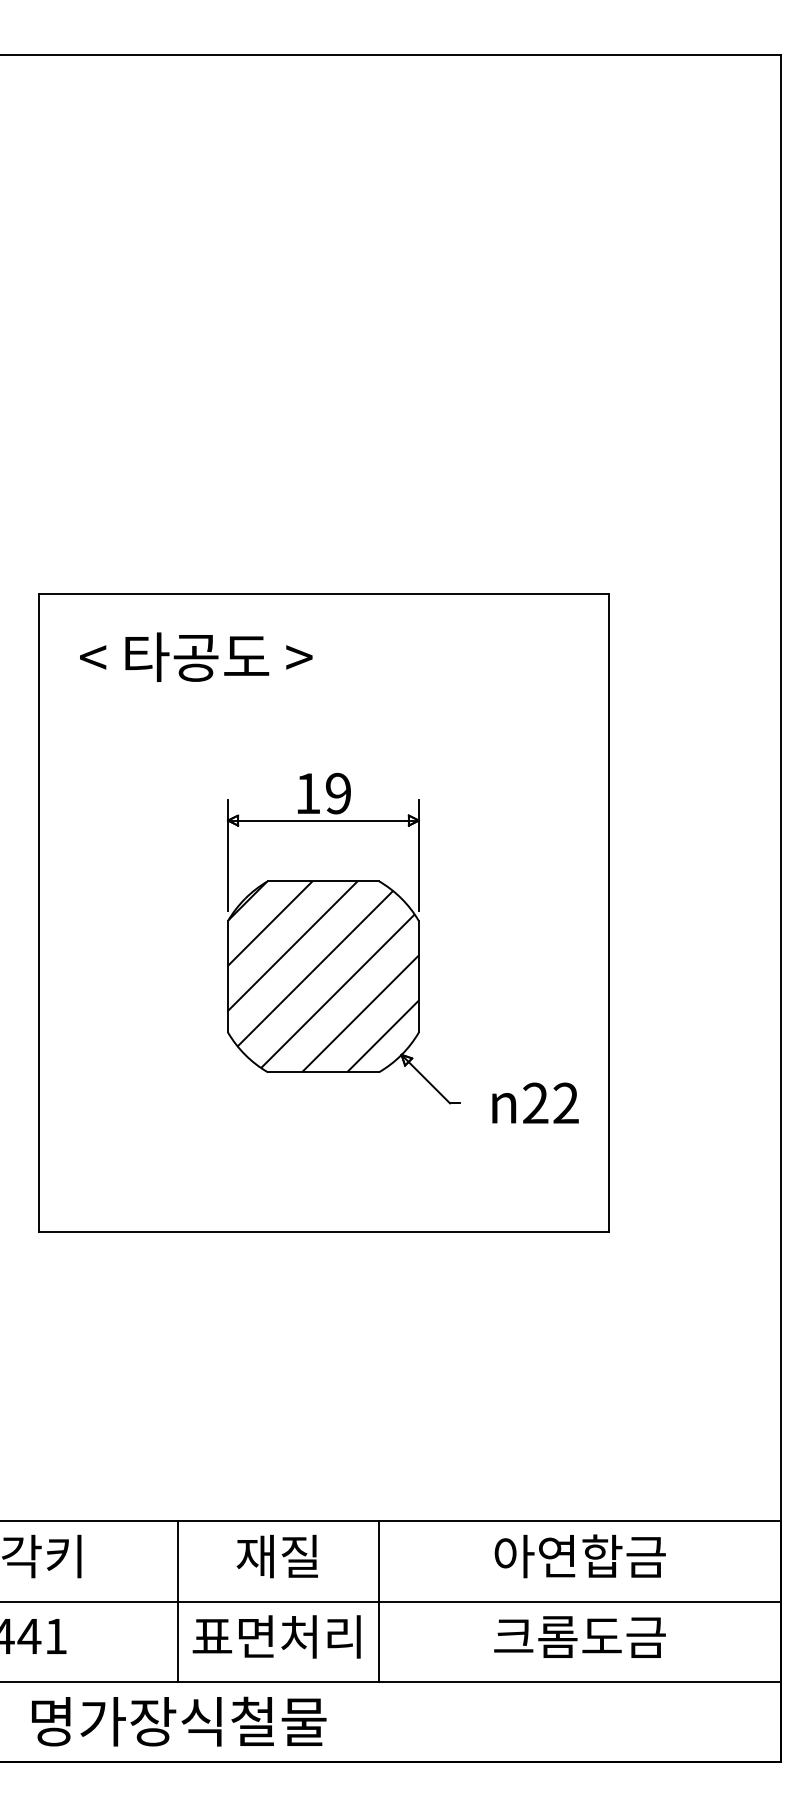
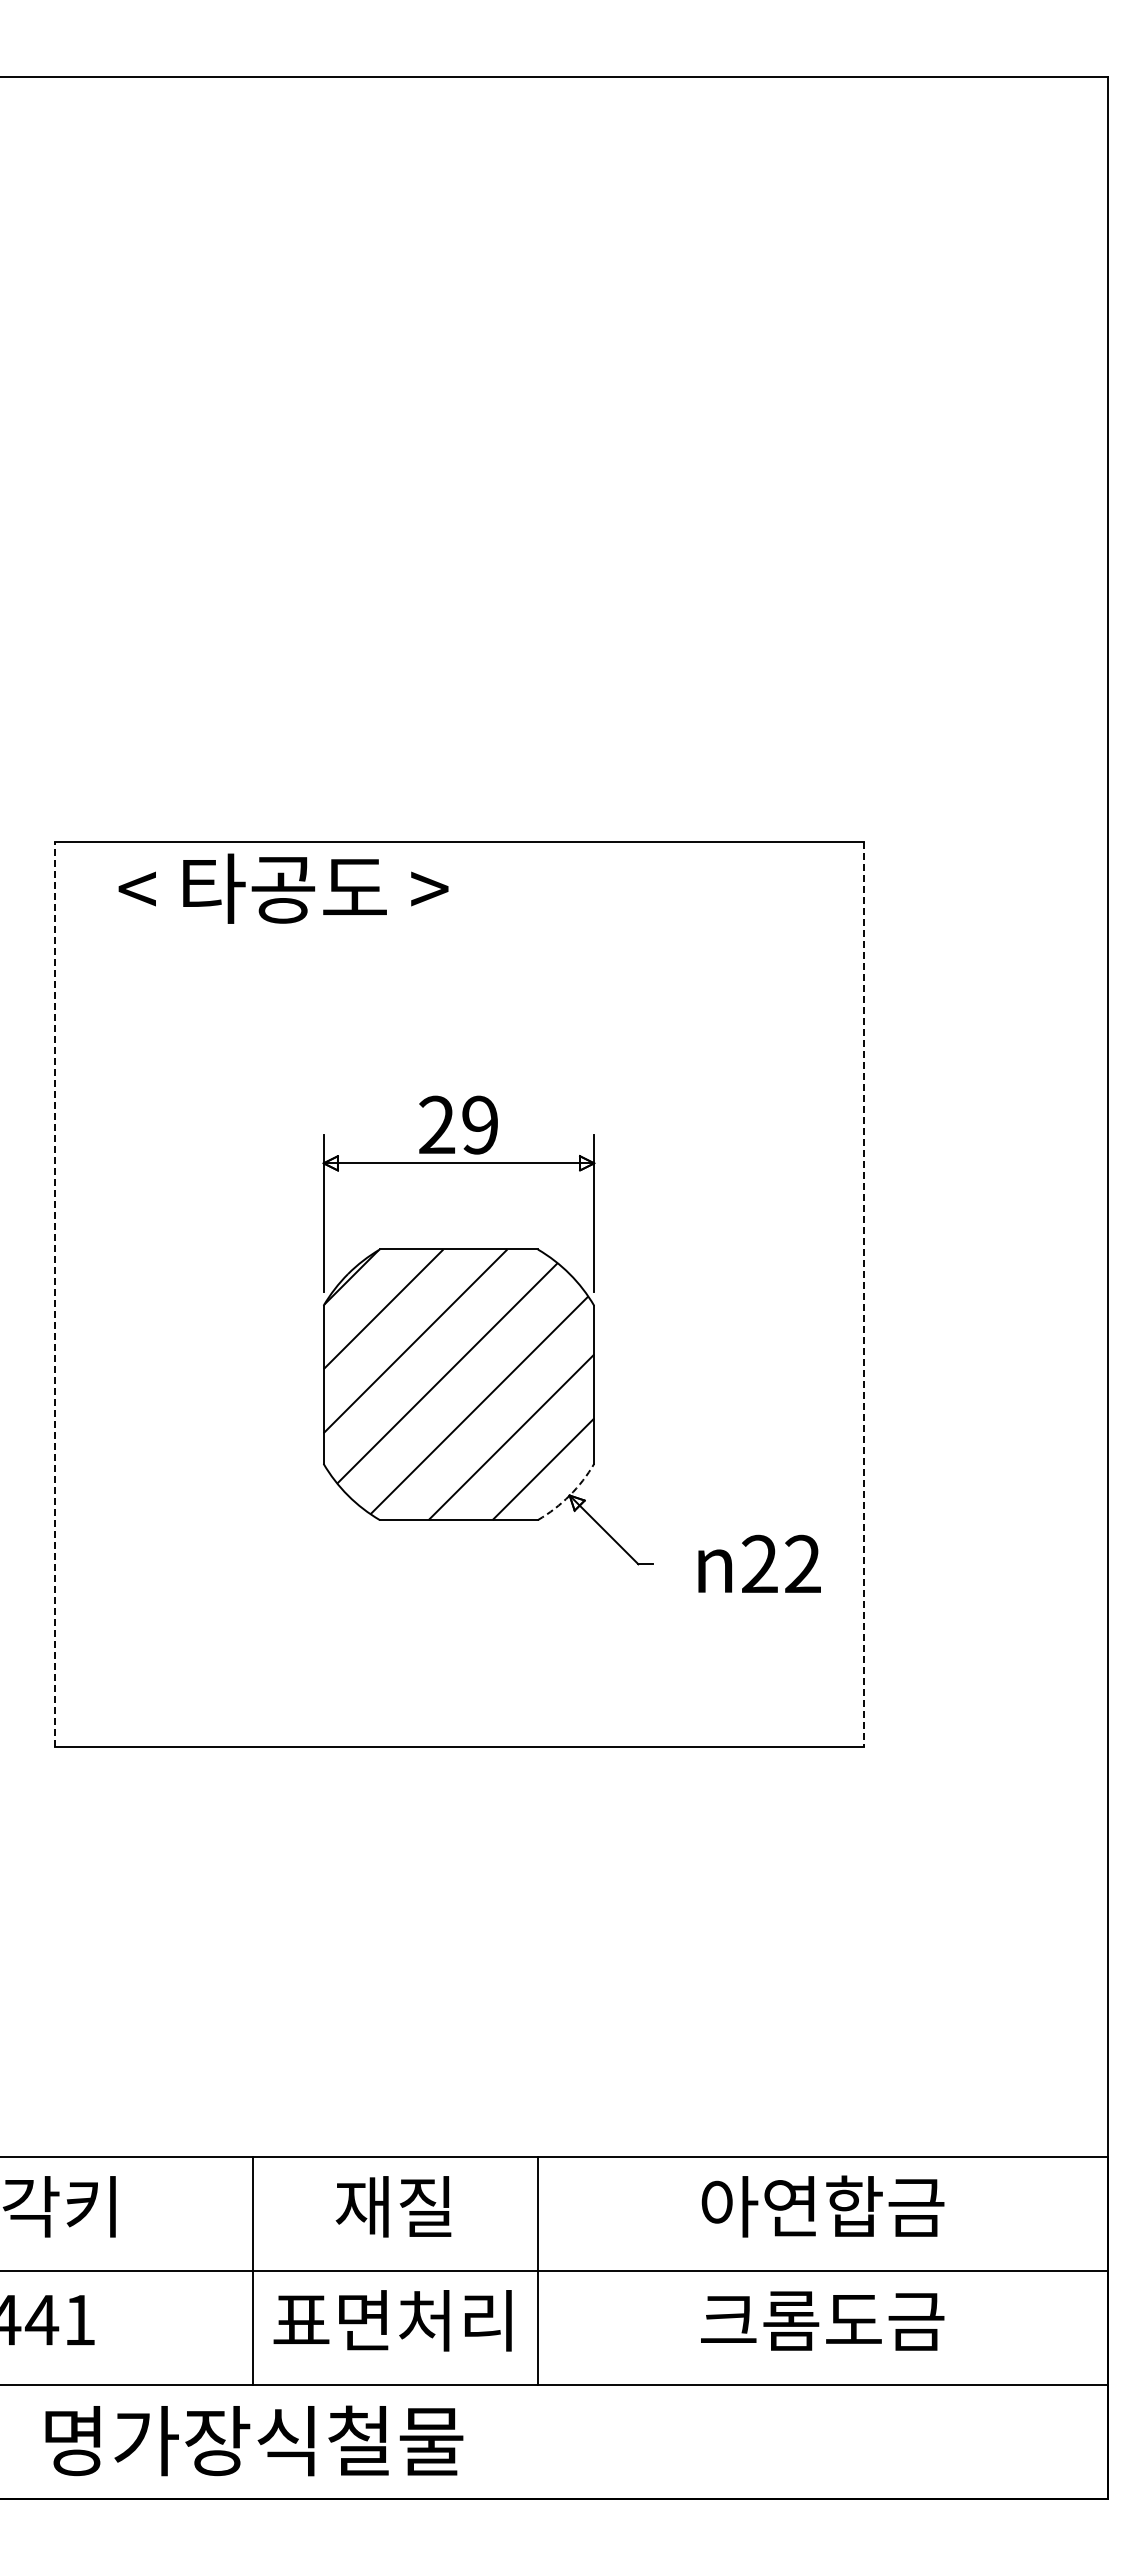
text: (196, 657) -> (283, 888), moved
text: (308, 793) -> (437, 1124), 19 -> 29
line: (38, 913) -> (54, 1294), solid -> dashed
line: (608, 913) -> (863, 1295), solid -> dashed
arc: (401, 1054) -> (569, 1495), solid -> dashed

